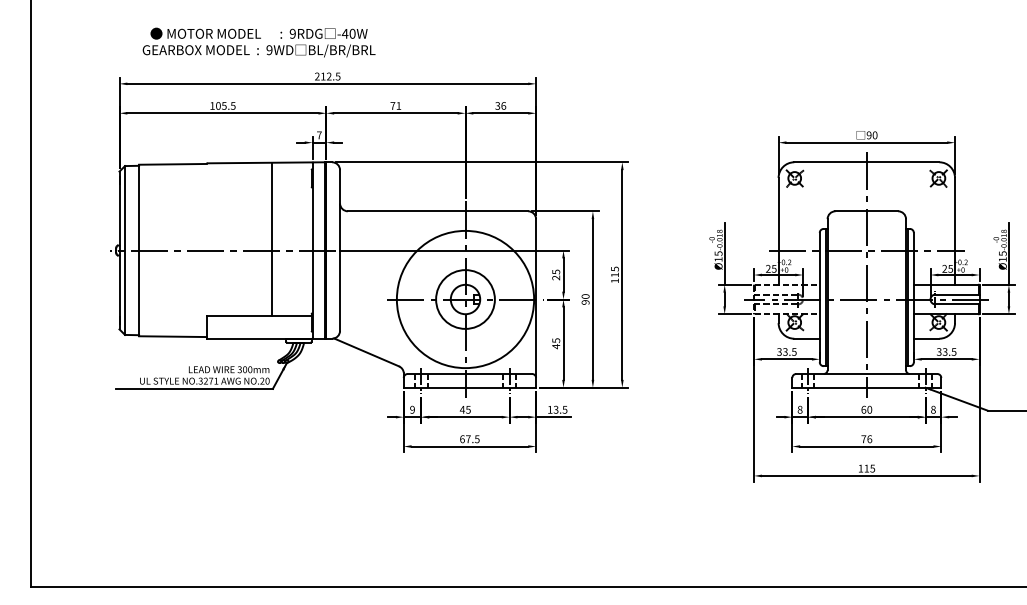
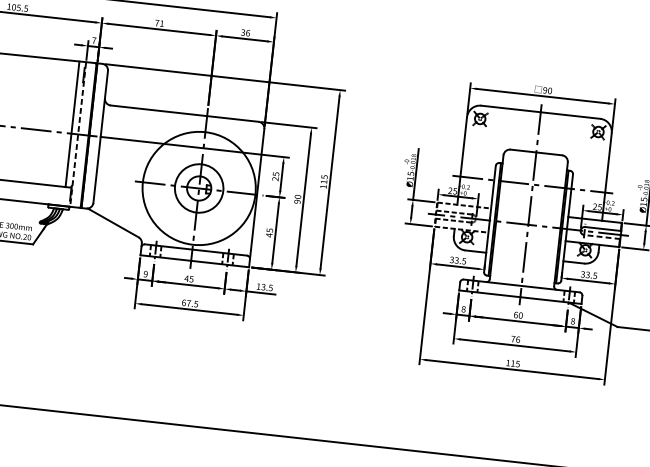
line: (272, 238) -> (72, 123), moved
line: (312, 251) -> (78, 135), solid -> dashed
line: (956, 304) -> (601, 237), solid -> dashed

